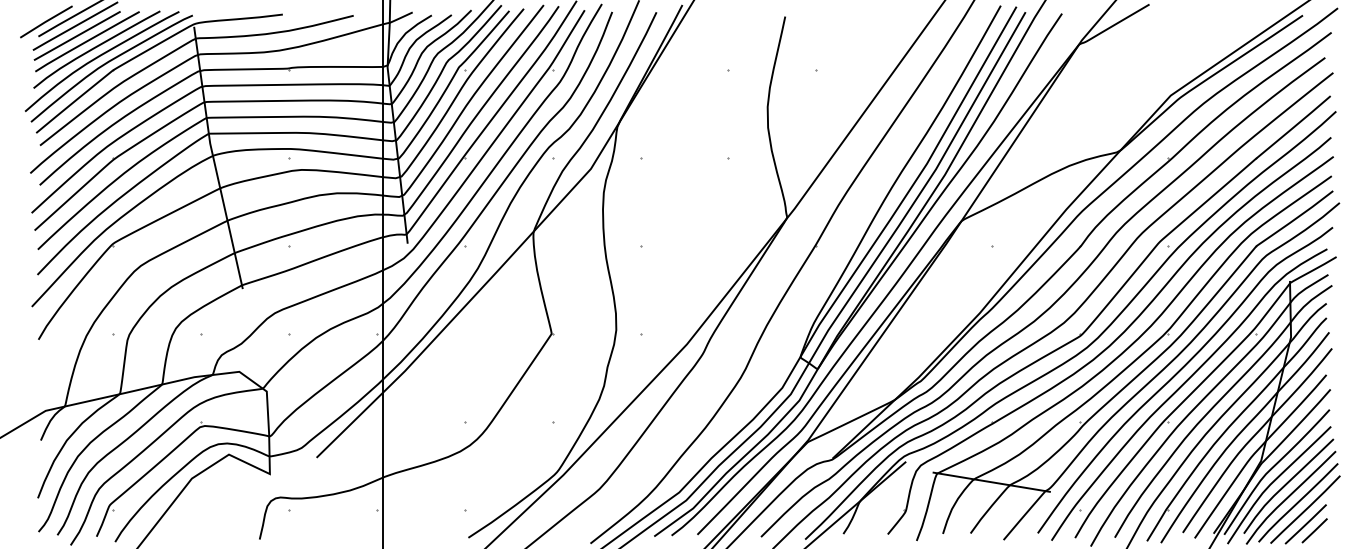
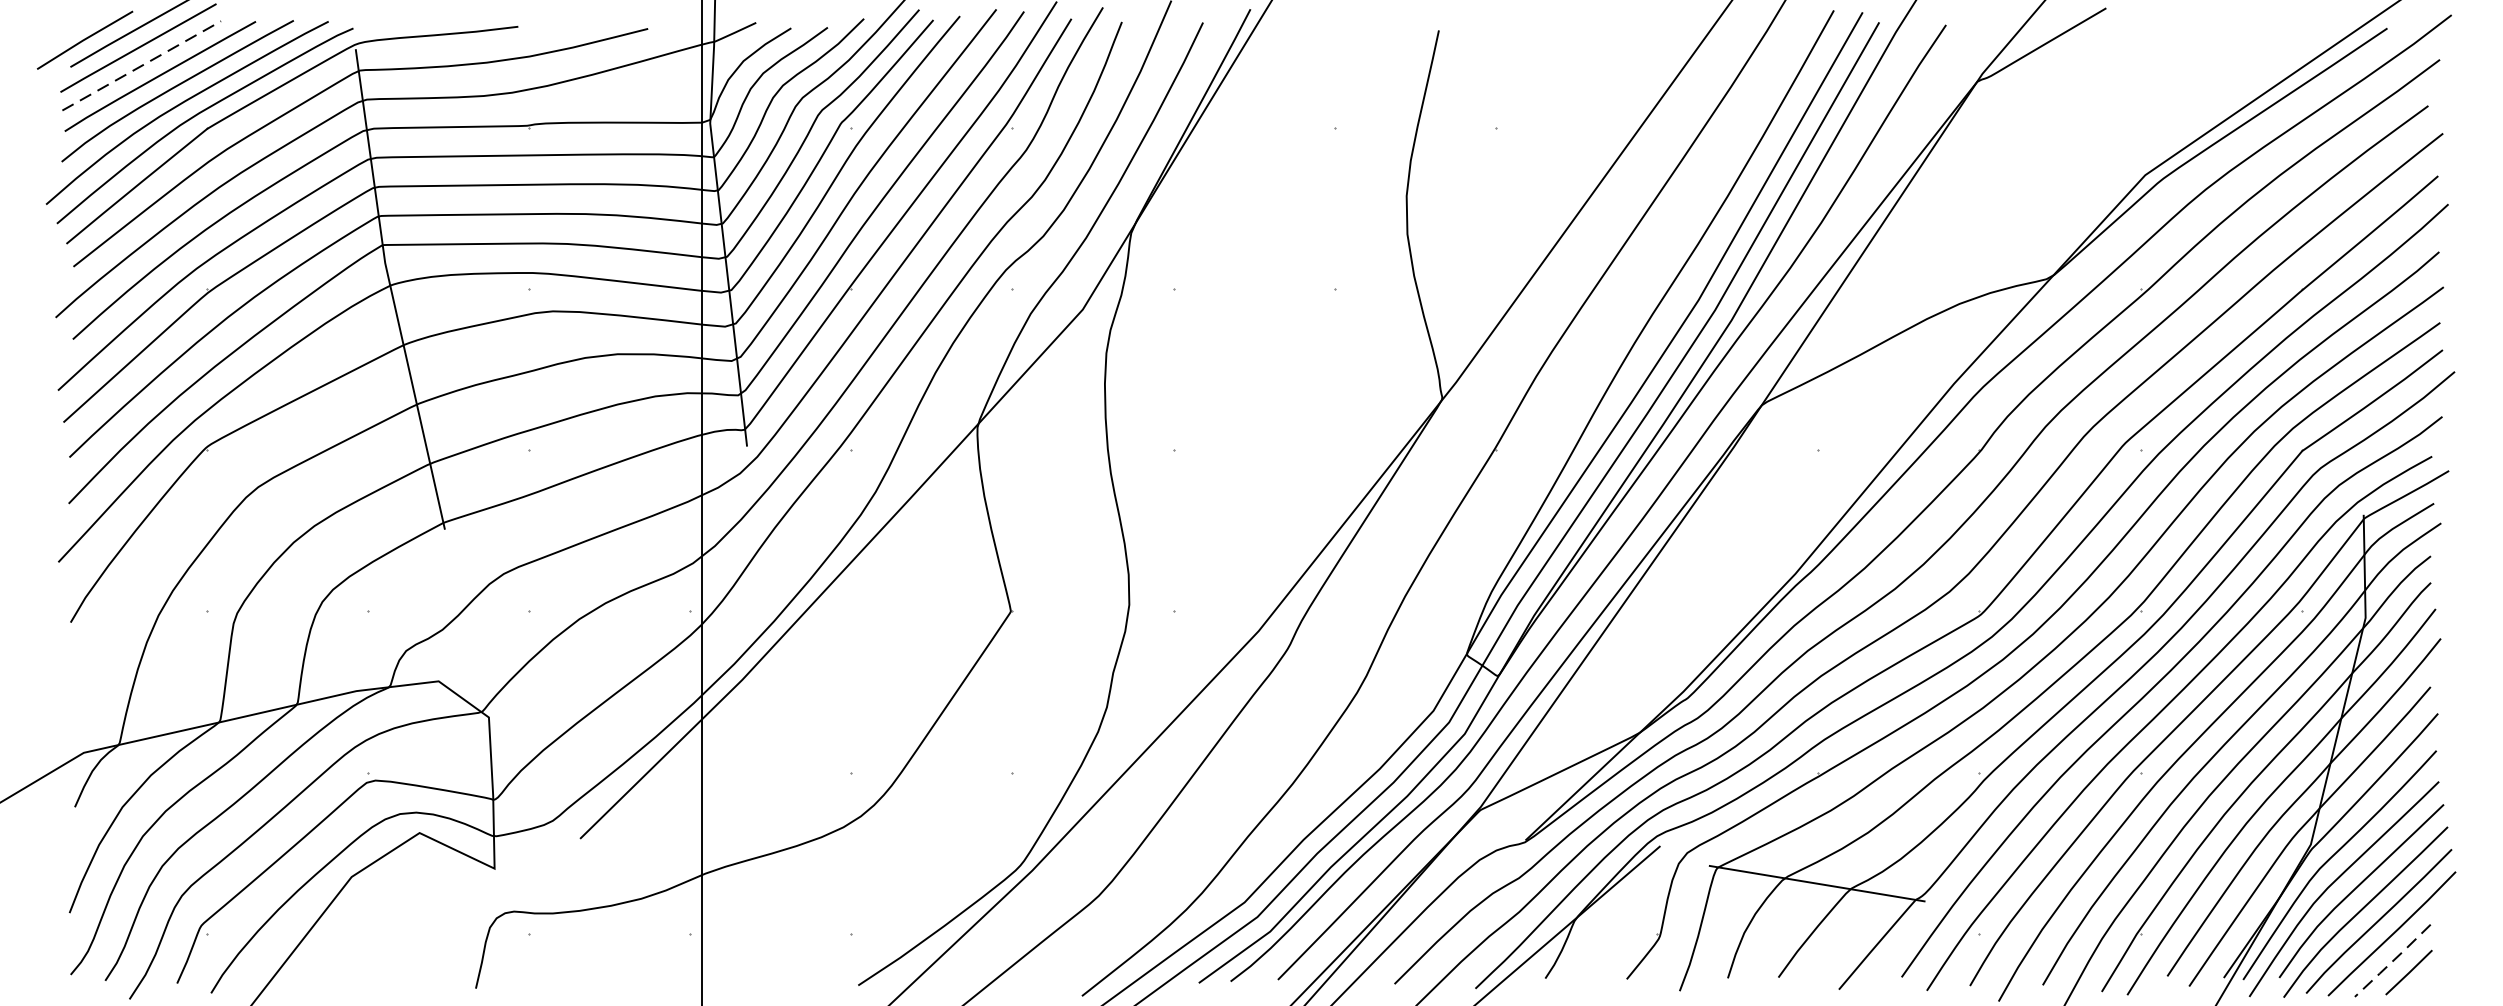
line: (77, 35) -> (142, 65), solid -> dashed
line: (1306, 524) -> (2393, 961), solid -> dashed

